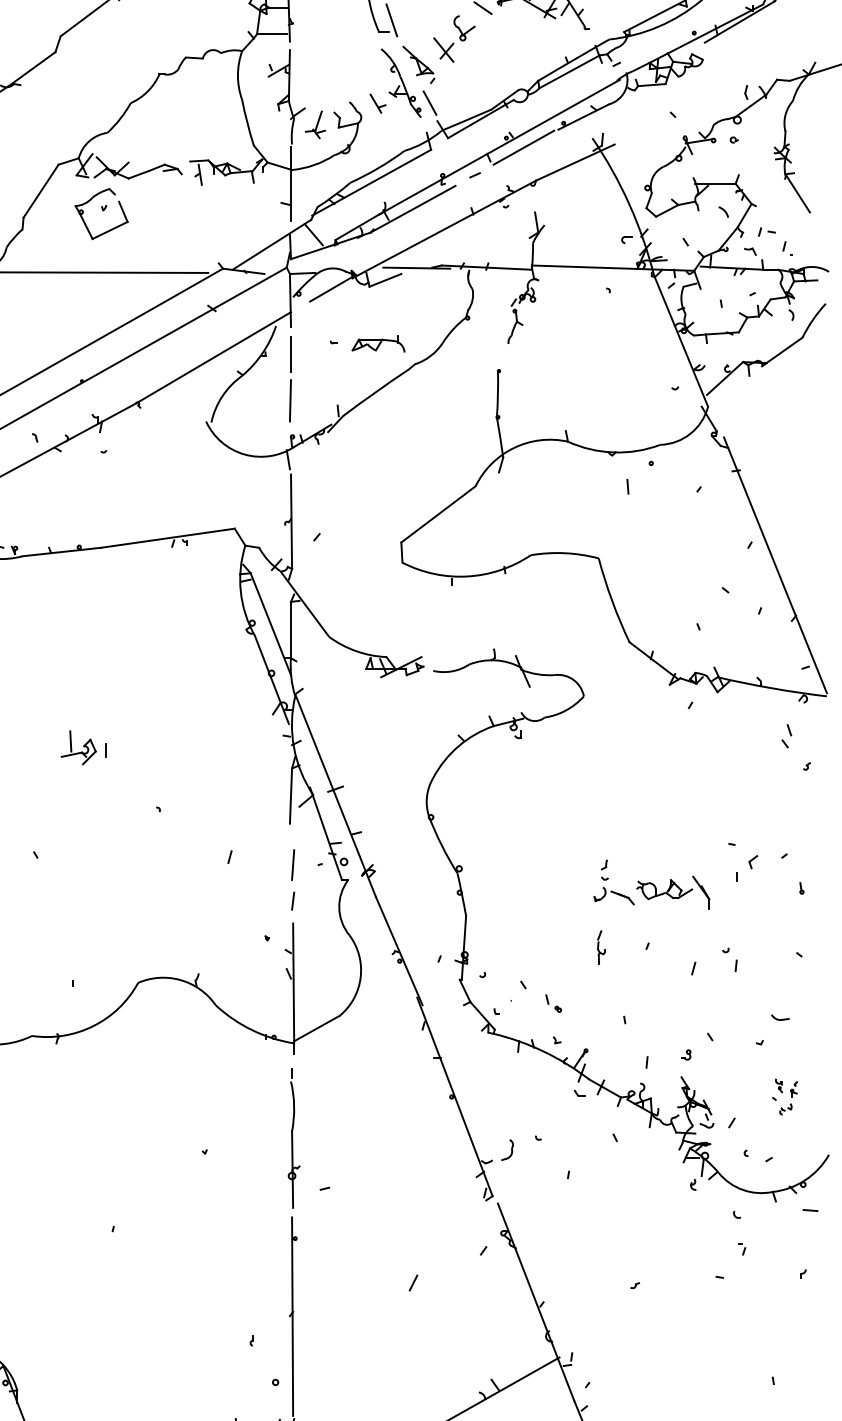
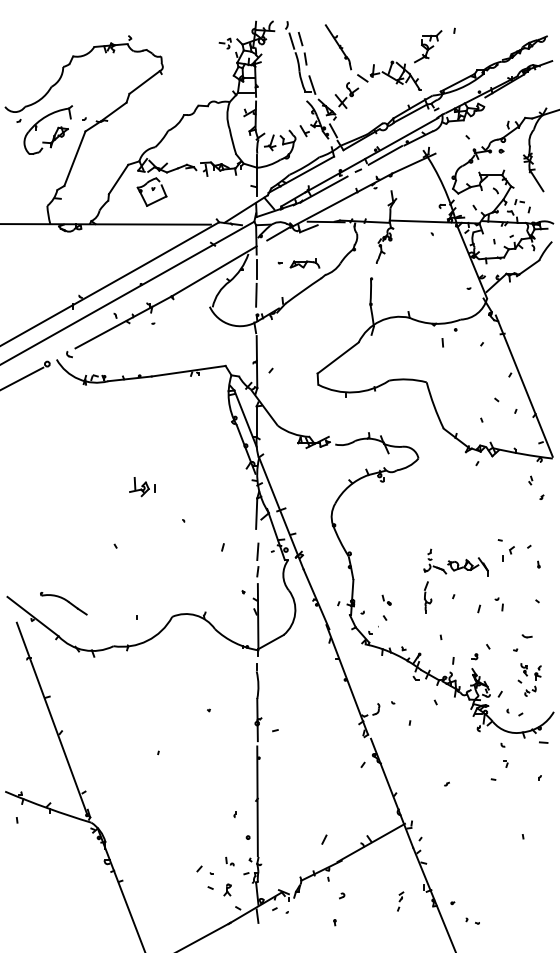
part: (786, 736) -> (530, 480), size x0.62
part: (601, 947) -> (428, 597), size x1.67
part: (553, 1002) -> (386, 599), moved
part: (784, 1096) -> (529, 679), size x1.67
line: (413, 1282) -> (324, 839), moved

